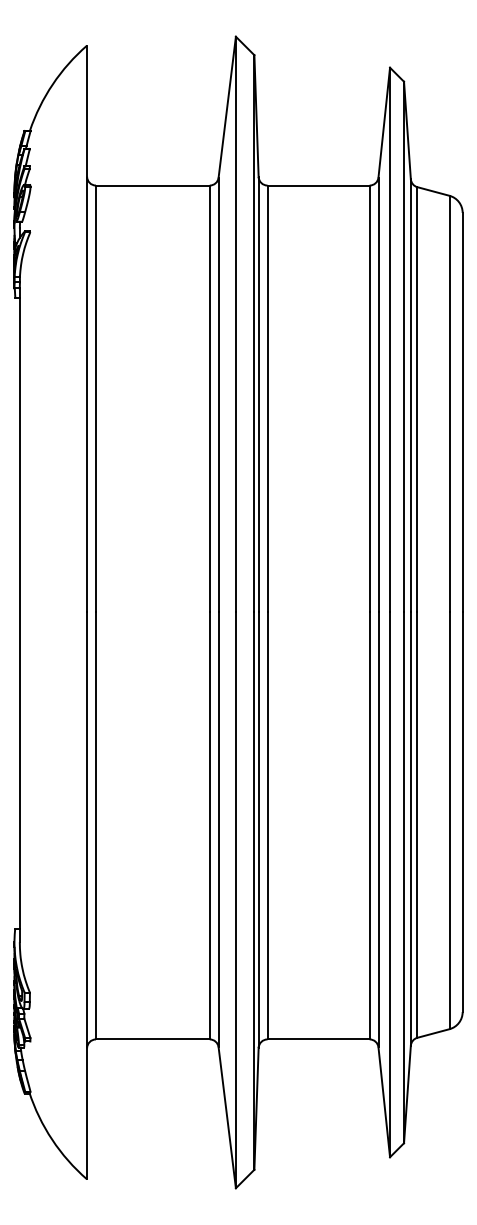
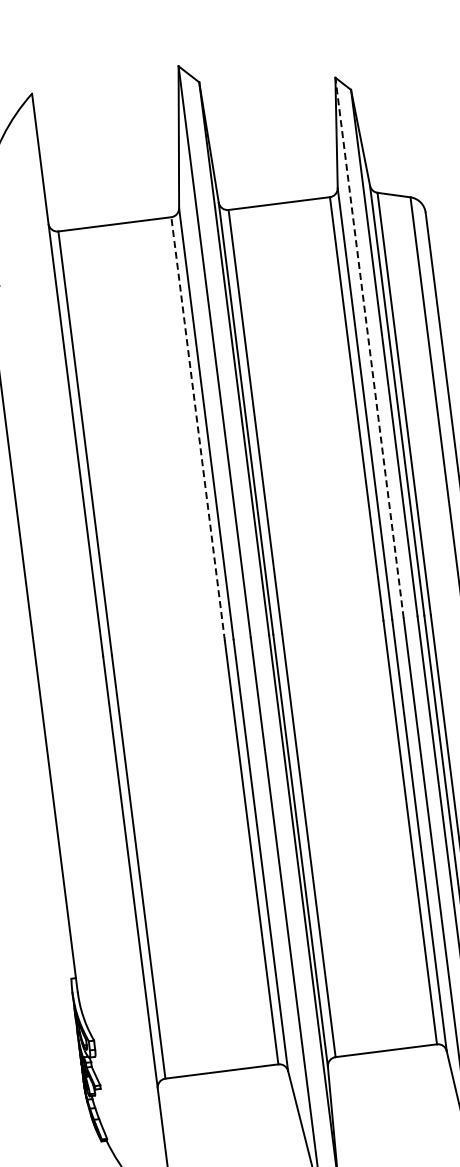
line: (390, 339) -> (369, 347), solid -> dashed
line: (209, 398) -> (197, 428), solid -> dashed

